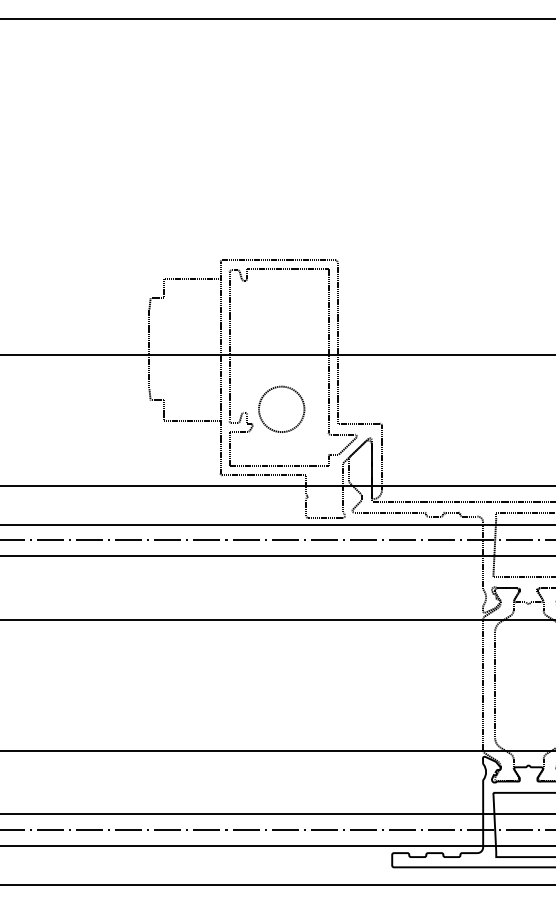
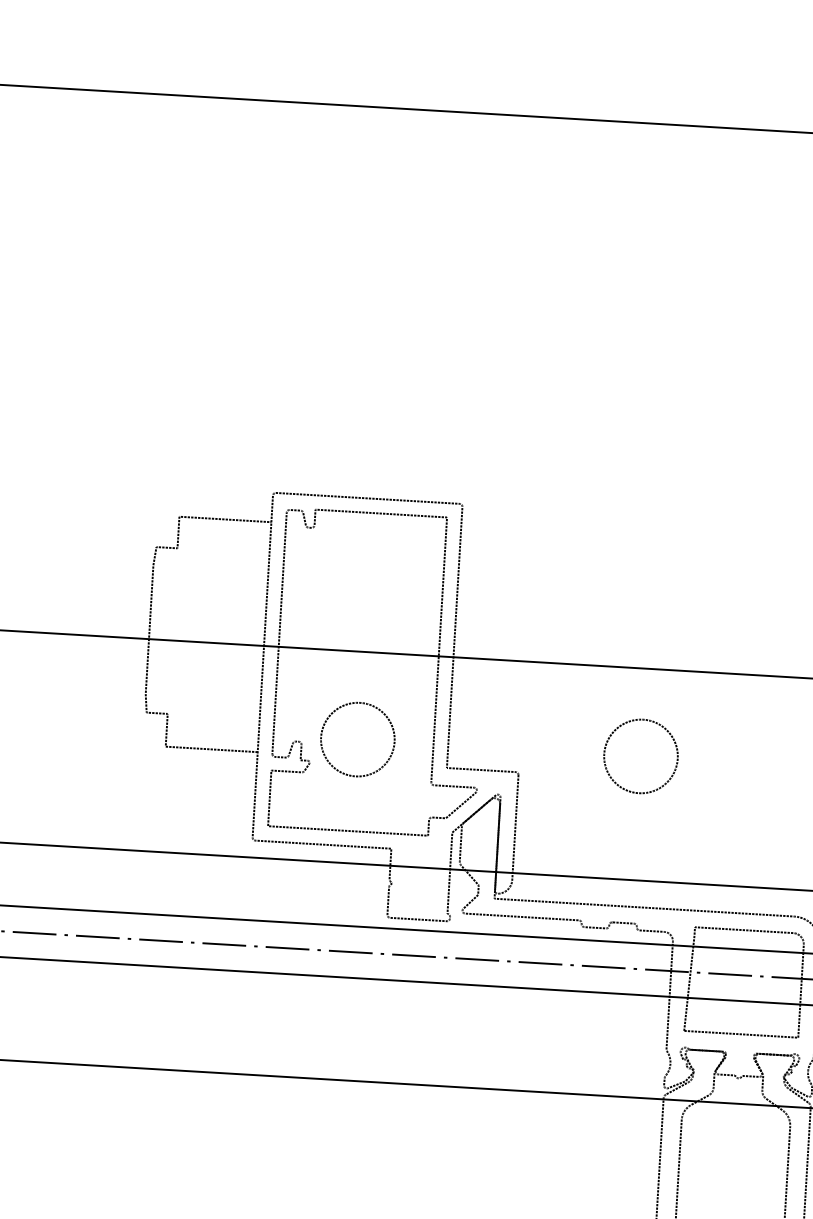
circle: (456, 408) -> (640, 755), added

